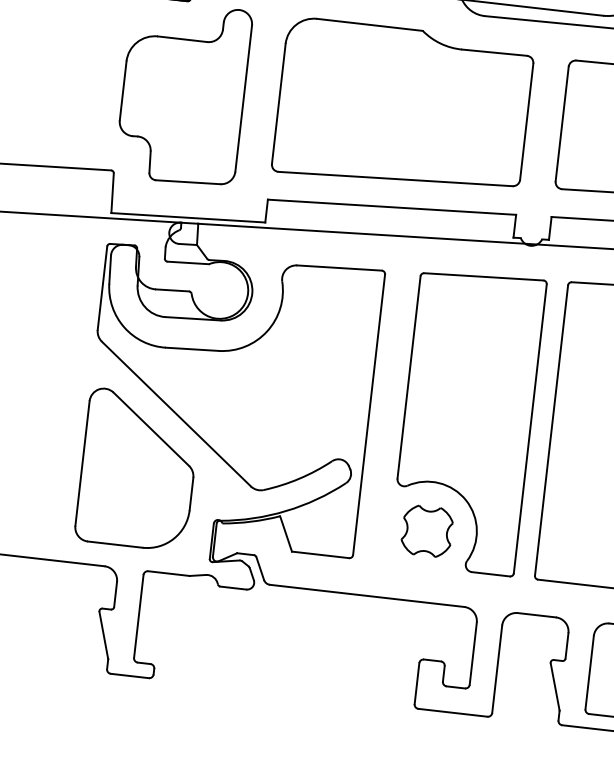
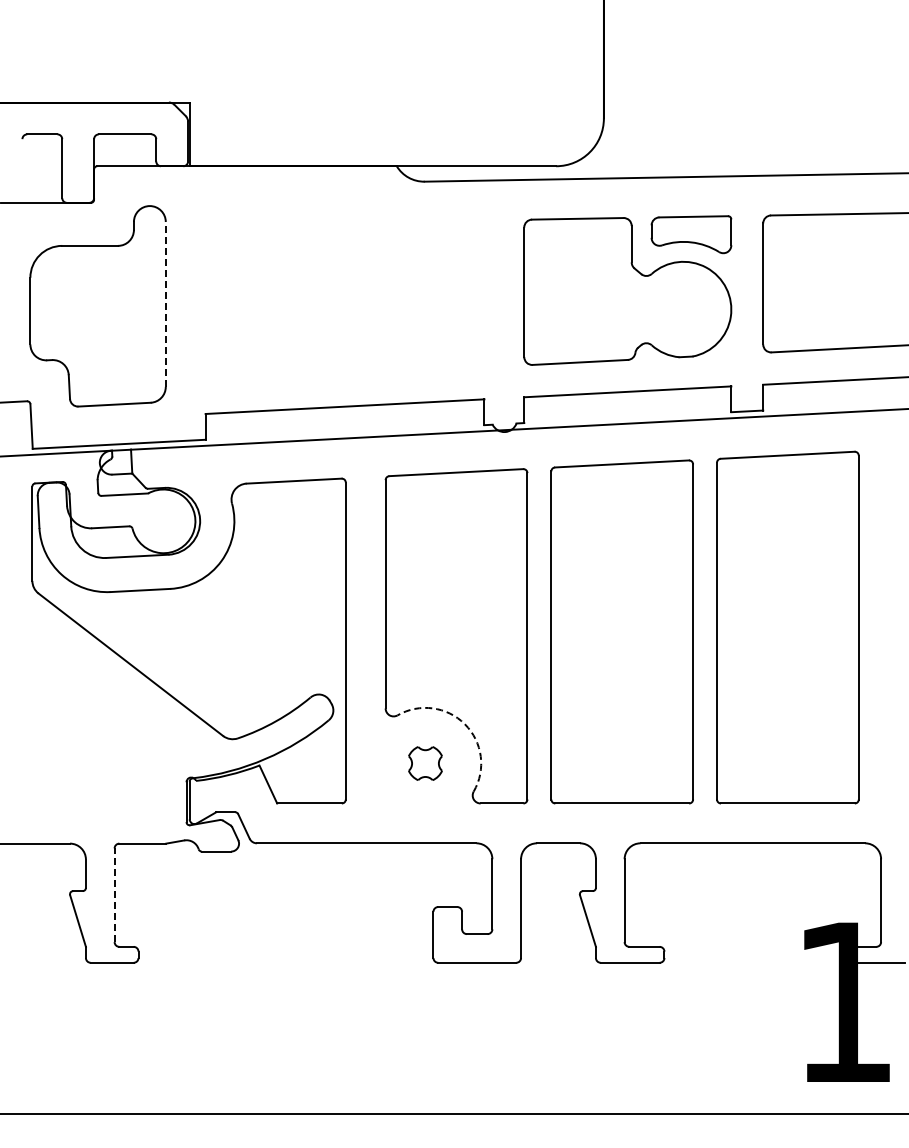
line: (243, 97) -> (165, 303), solid -> dashed
part: (402, 107) -> (344, 293), removed
part: (137, 469) -> (94, 731), removed
arc: (465, 500) -> (464, 724), solid -> dashed
part: (427, 531) -> (425, 763), size x0.6
line: (138, 616) -> (114, 895), solid -> dashed

